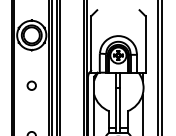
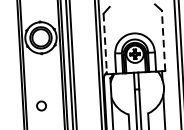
line: (145, 43) -> (163, 39), solid -> dashed
line: (91, 44) -> (105, 44), solid -> dashed
circle: (31, 85) -> (41, 105), moved

